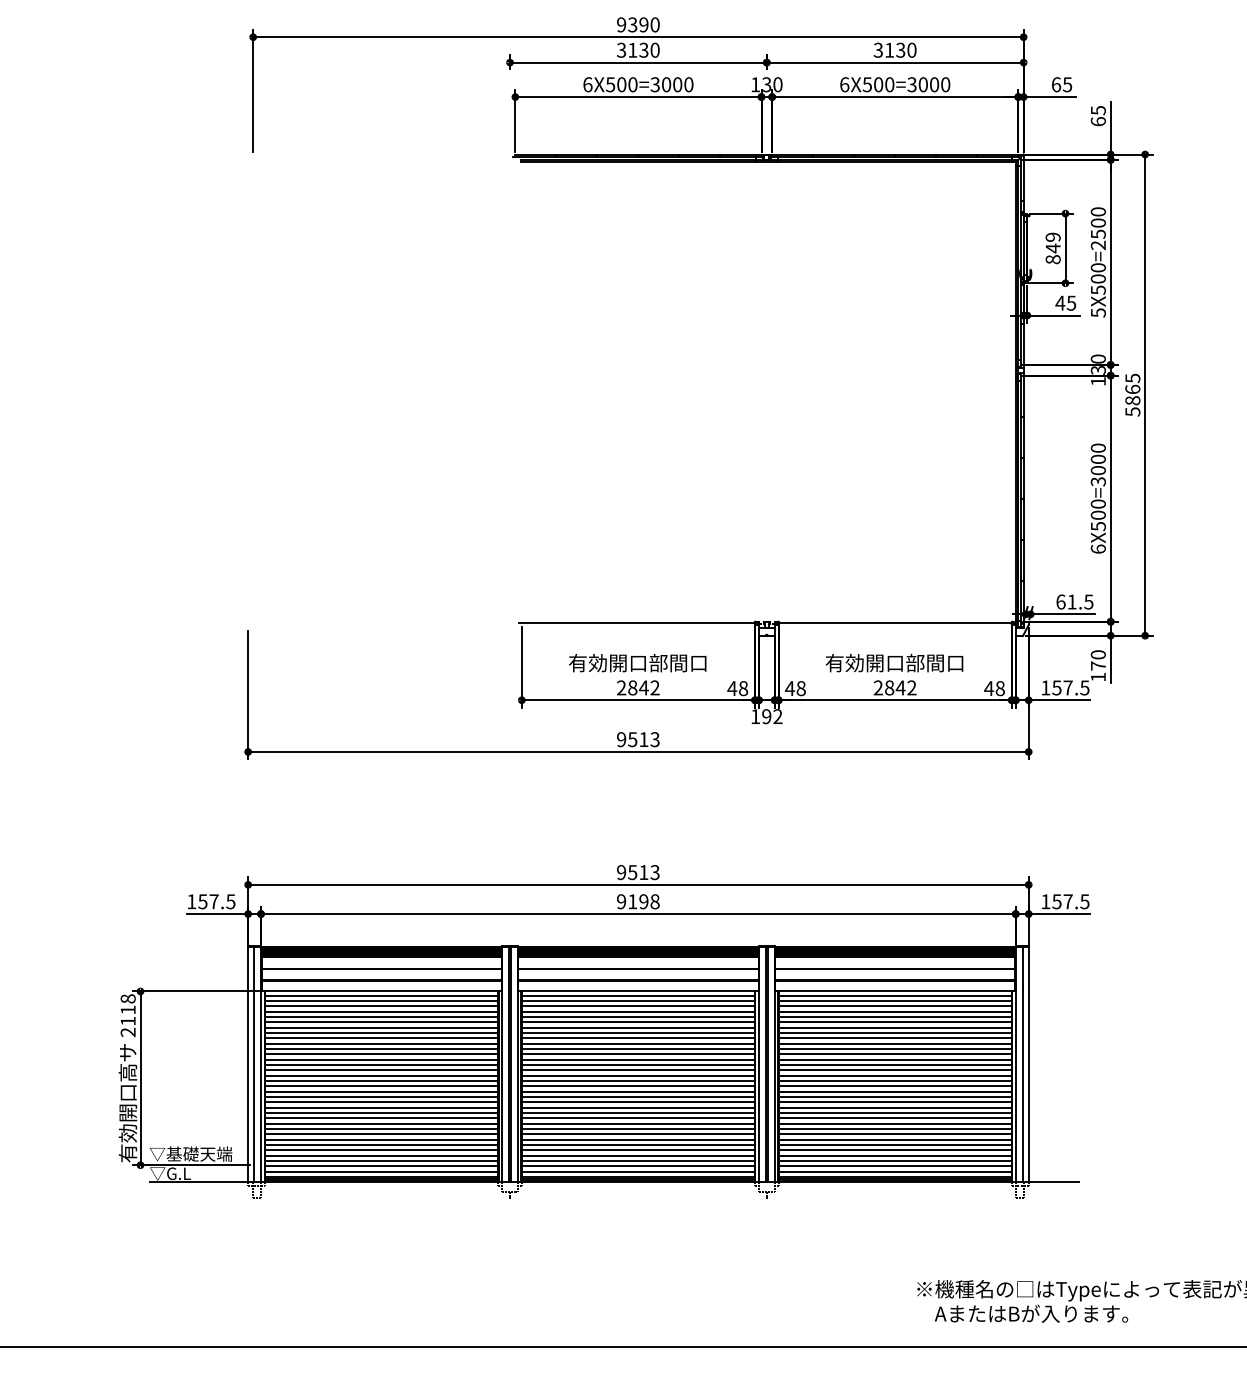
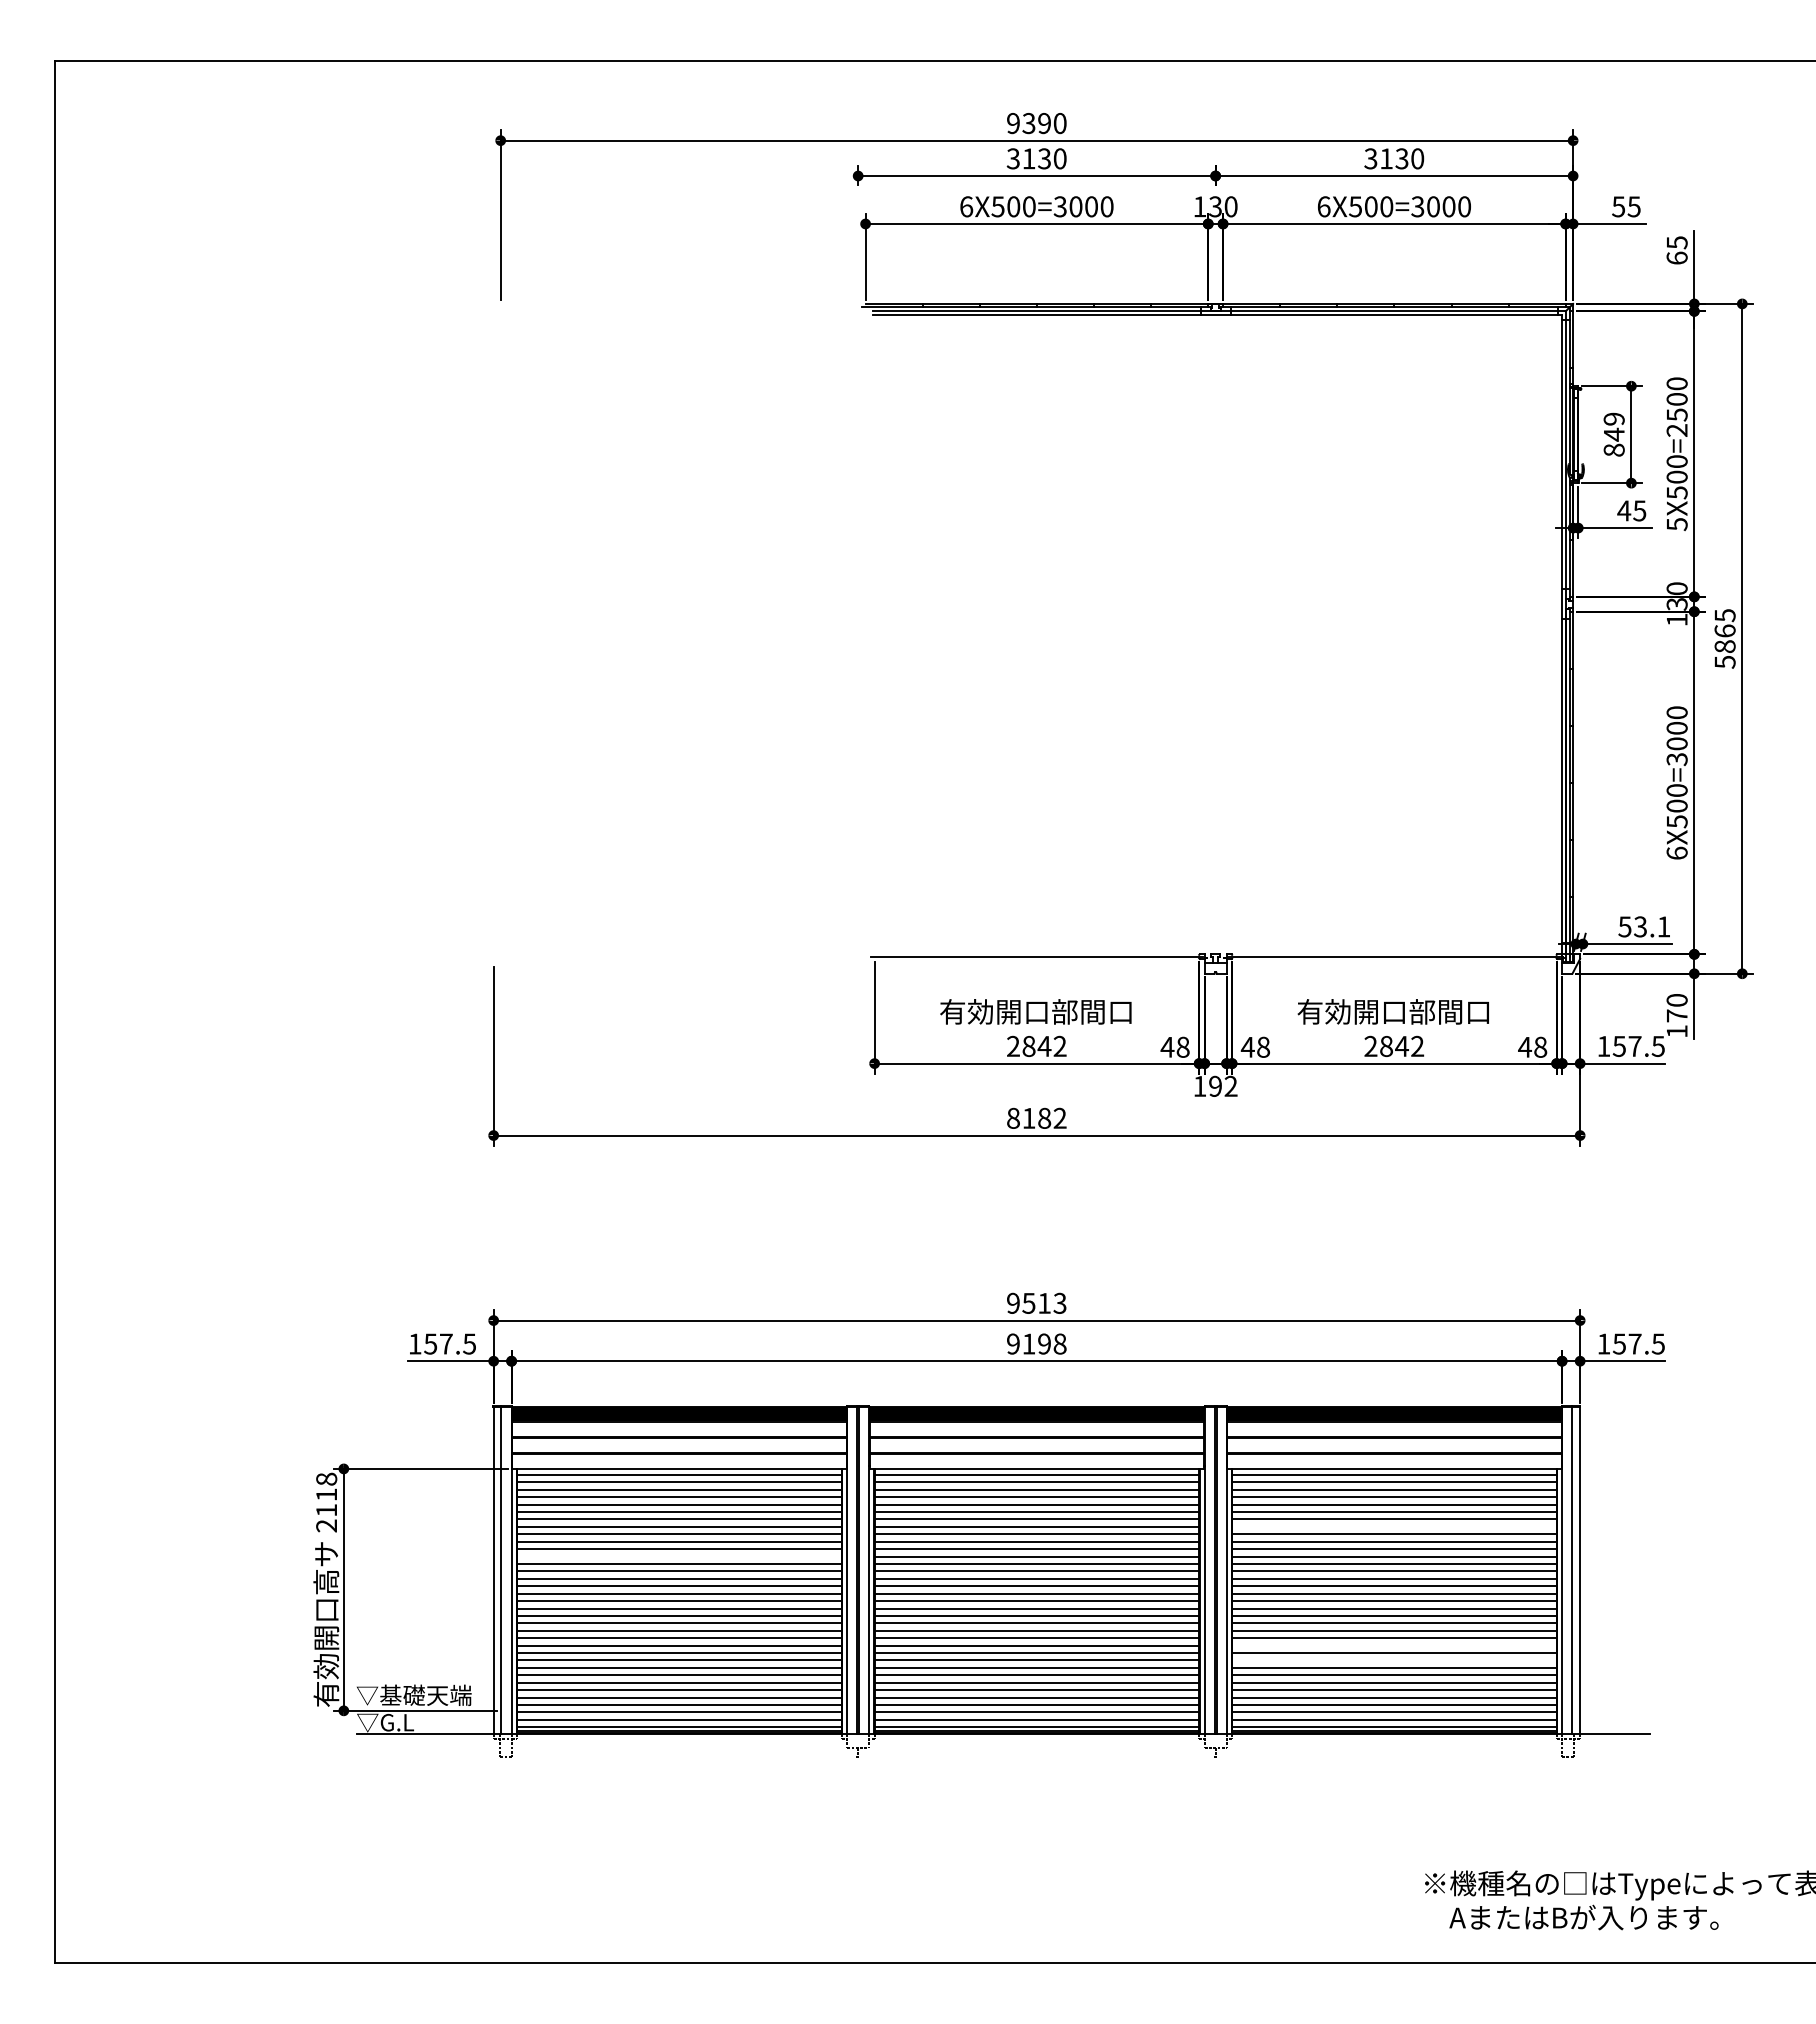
text: (1056, 84) -> (1618, 206), 65 -> 55
text: (1074, 601) -> (1644, 926), 61.5 -> 53.1
text: (638, 738) -> (1036, 1117), 9513 -> 8182
line: (895, 1032) -> (1394, 1526), removed
line: (381, 1054) -> (679, 1556), removed
line: (895, 1118) -> (1394, 1645), removed
line: (895, 1129) -> (1394, 1660), removed

